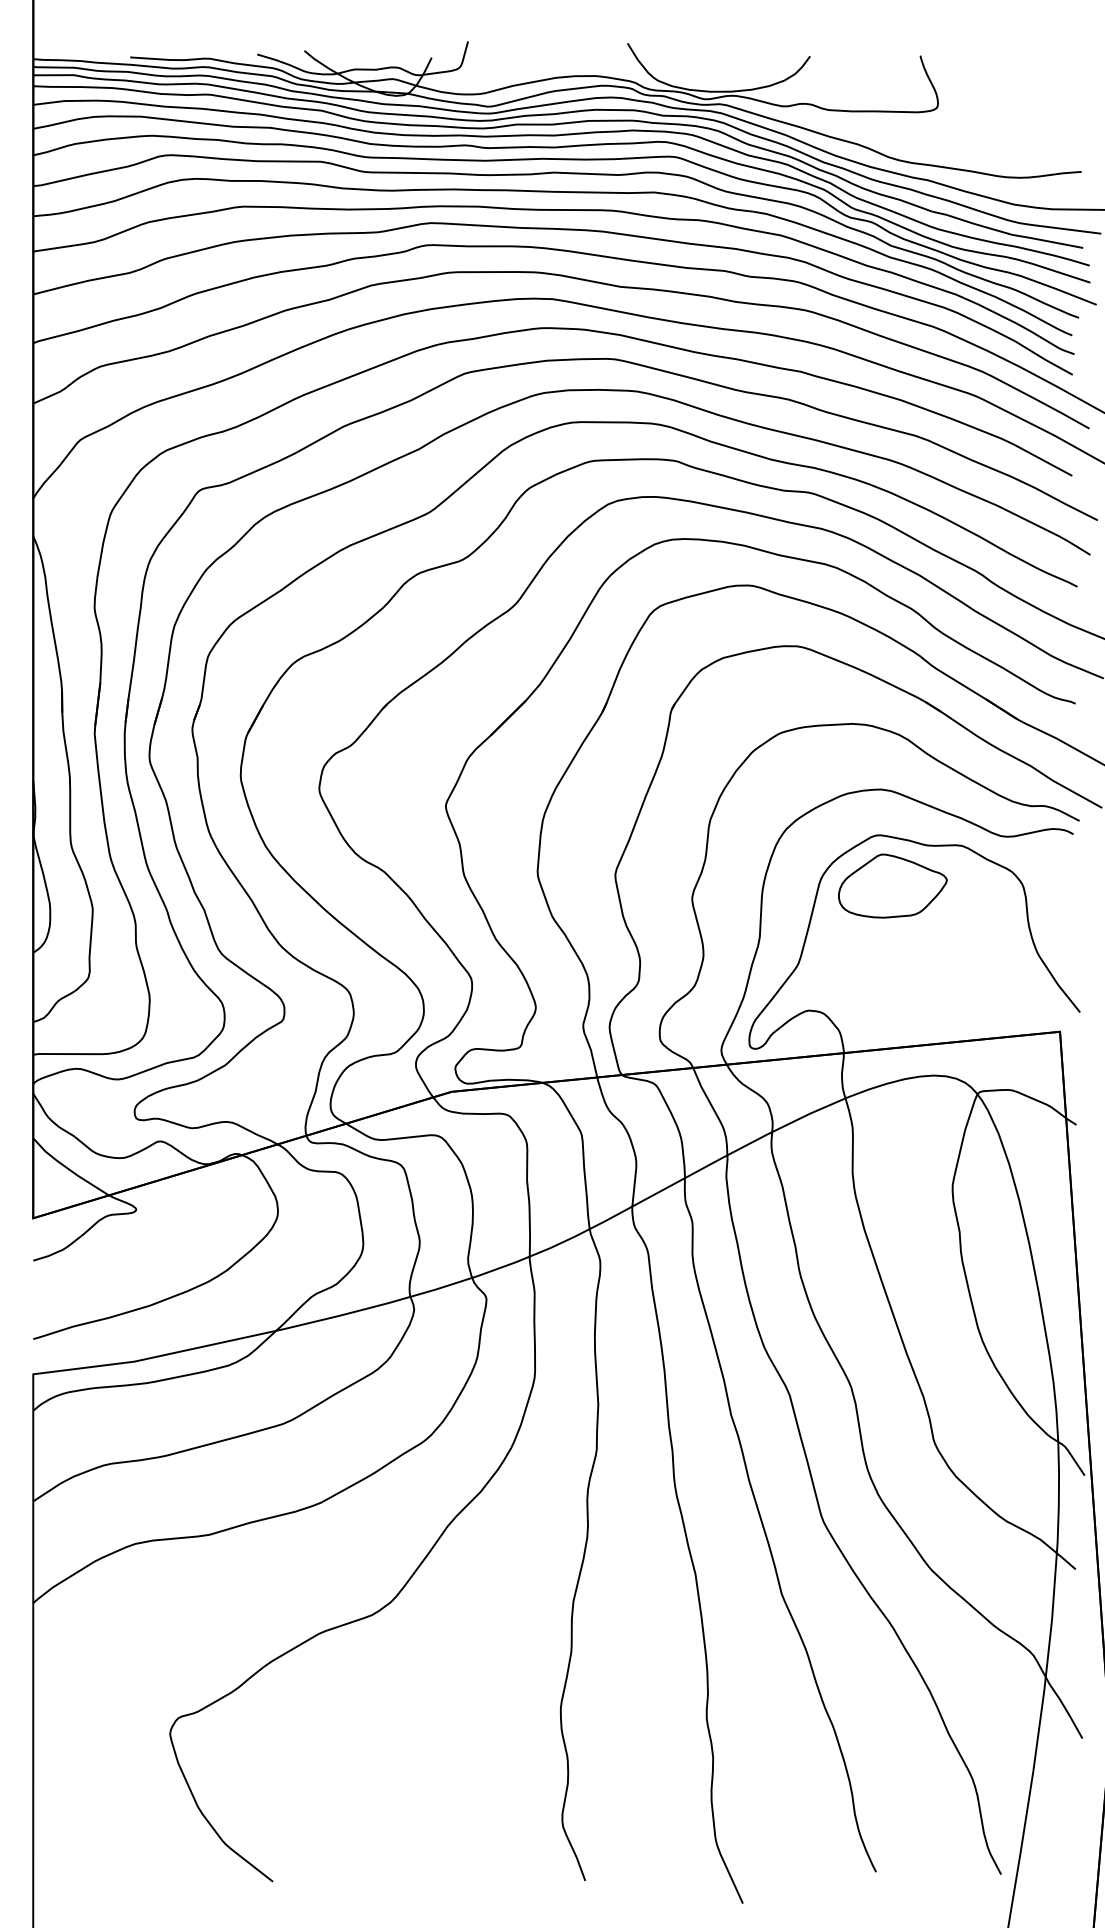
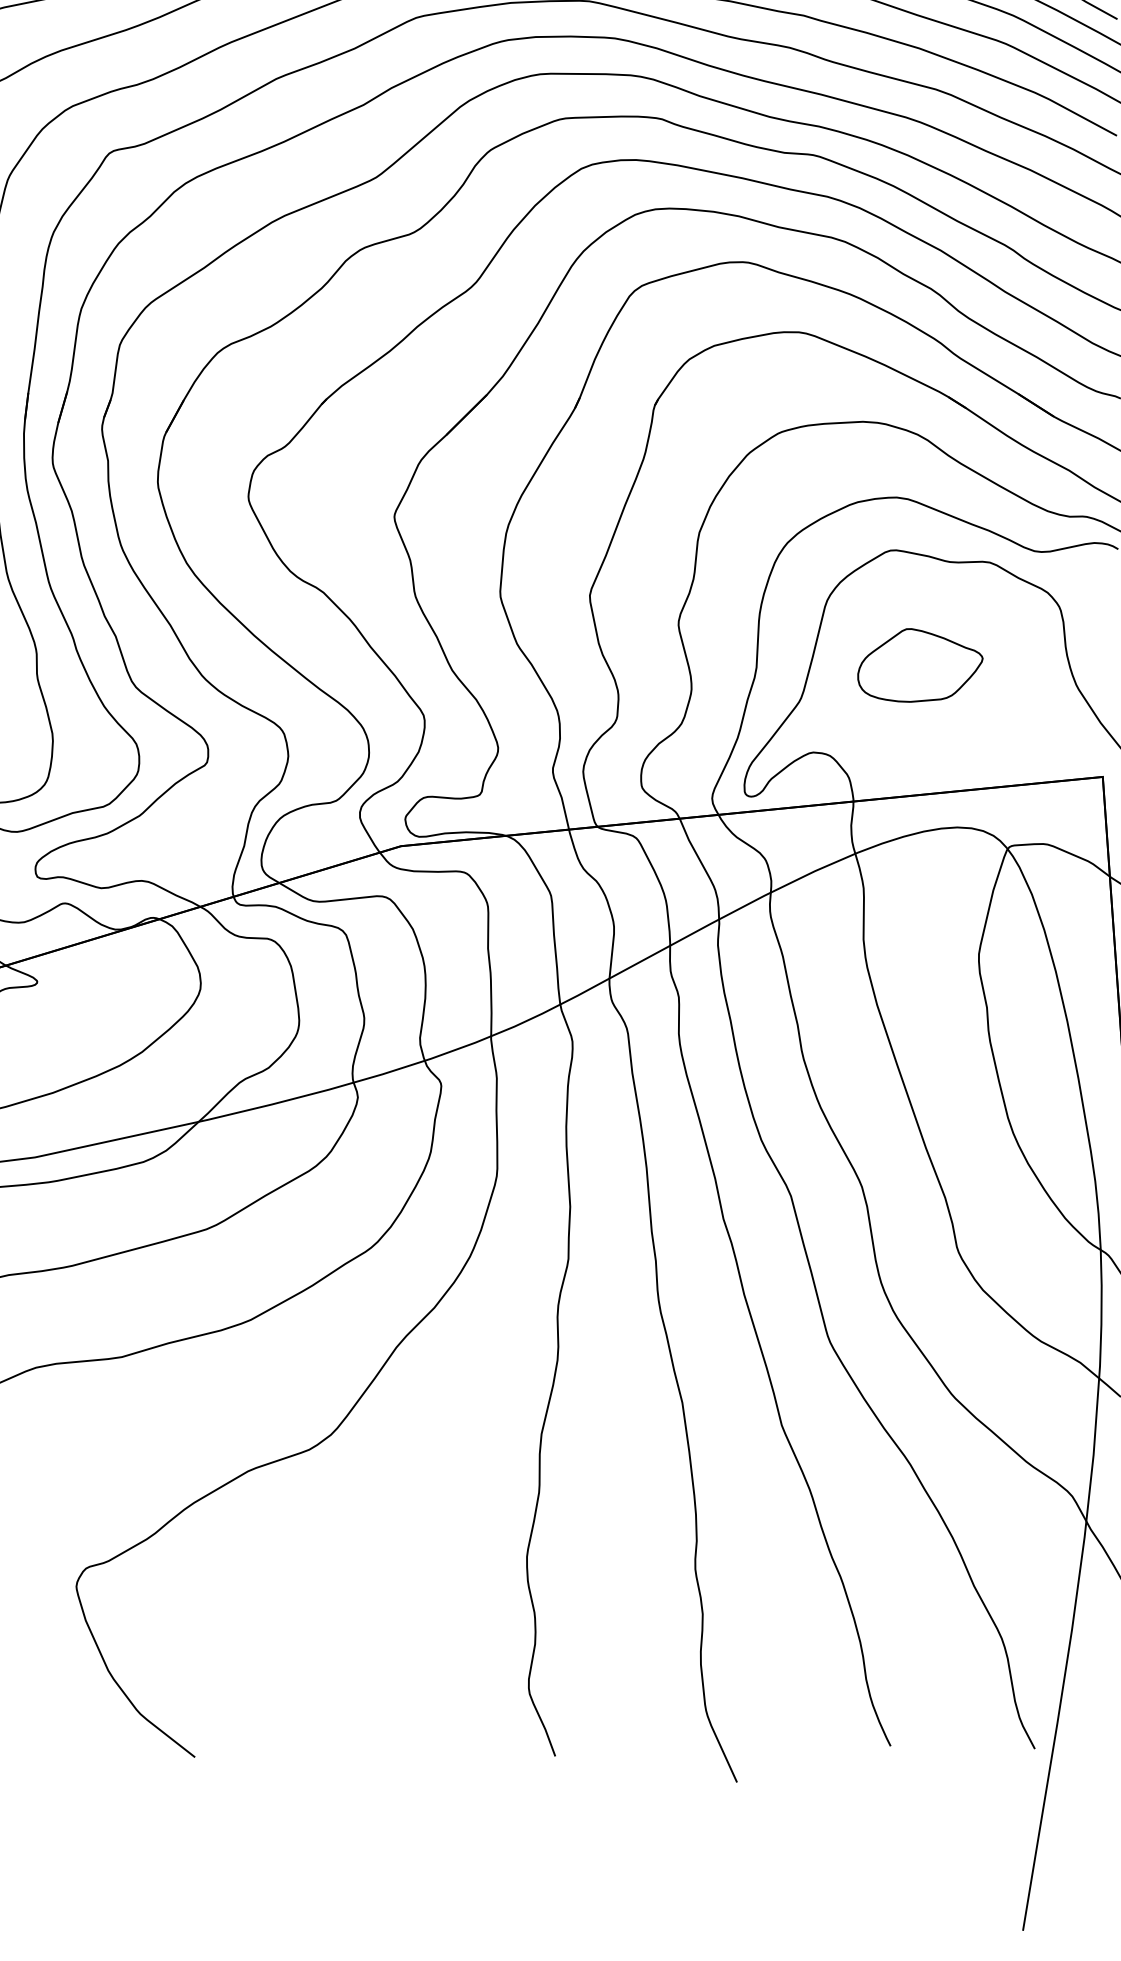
part: (892, 885) -> (919, 664), moved

